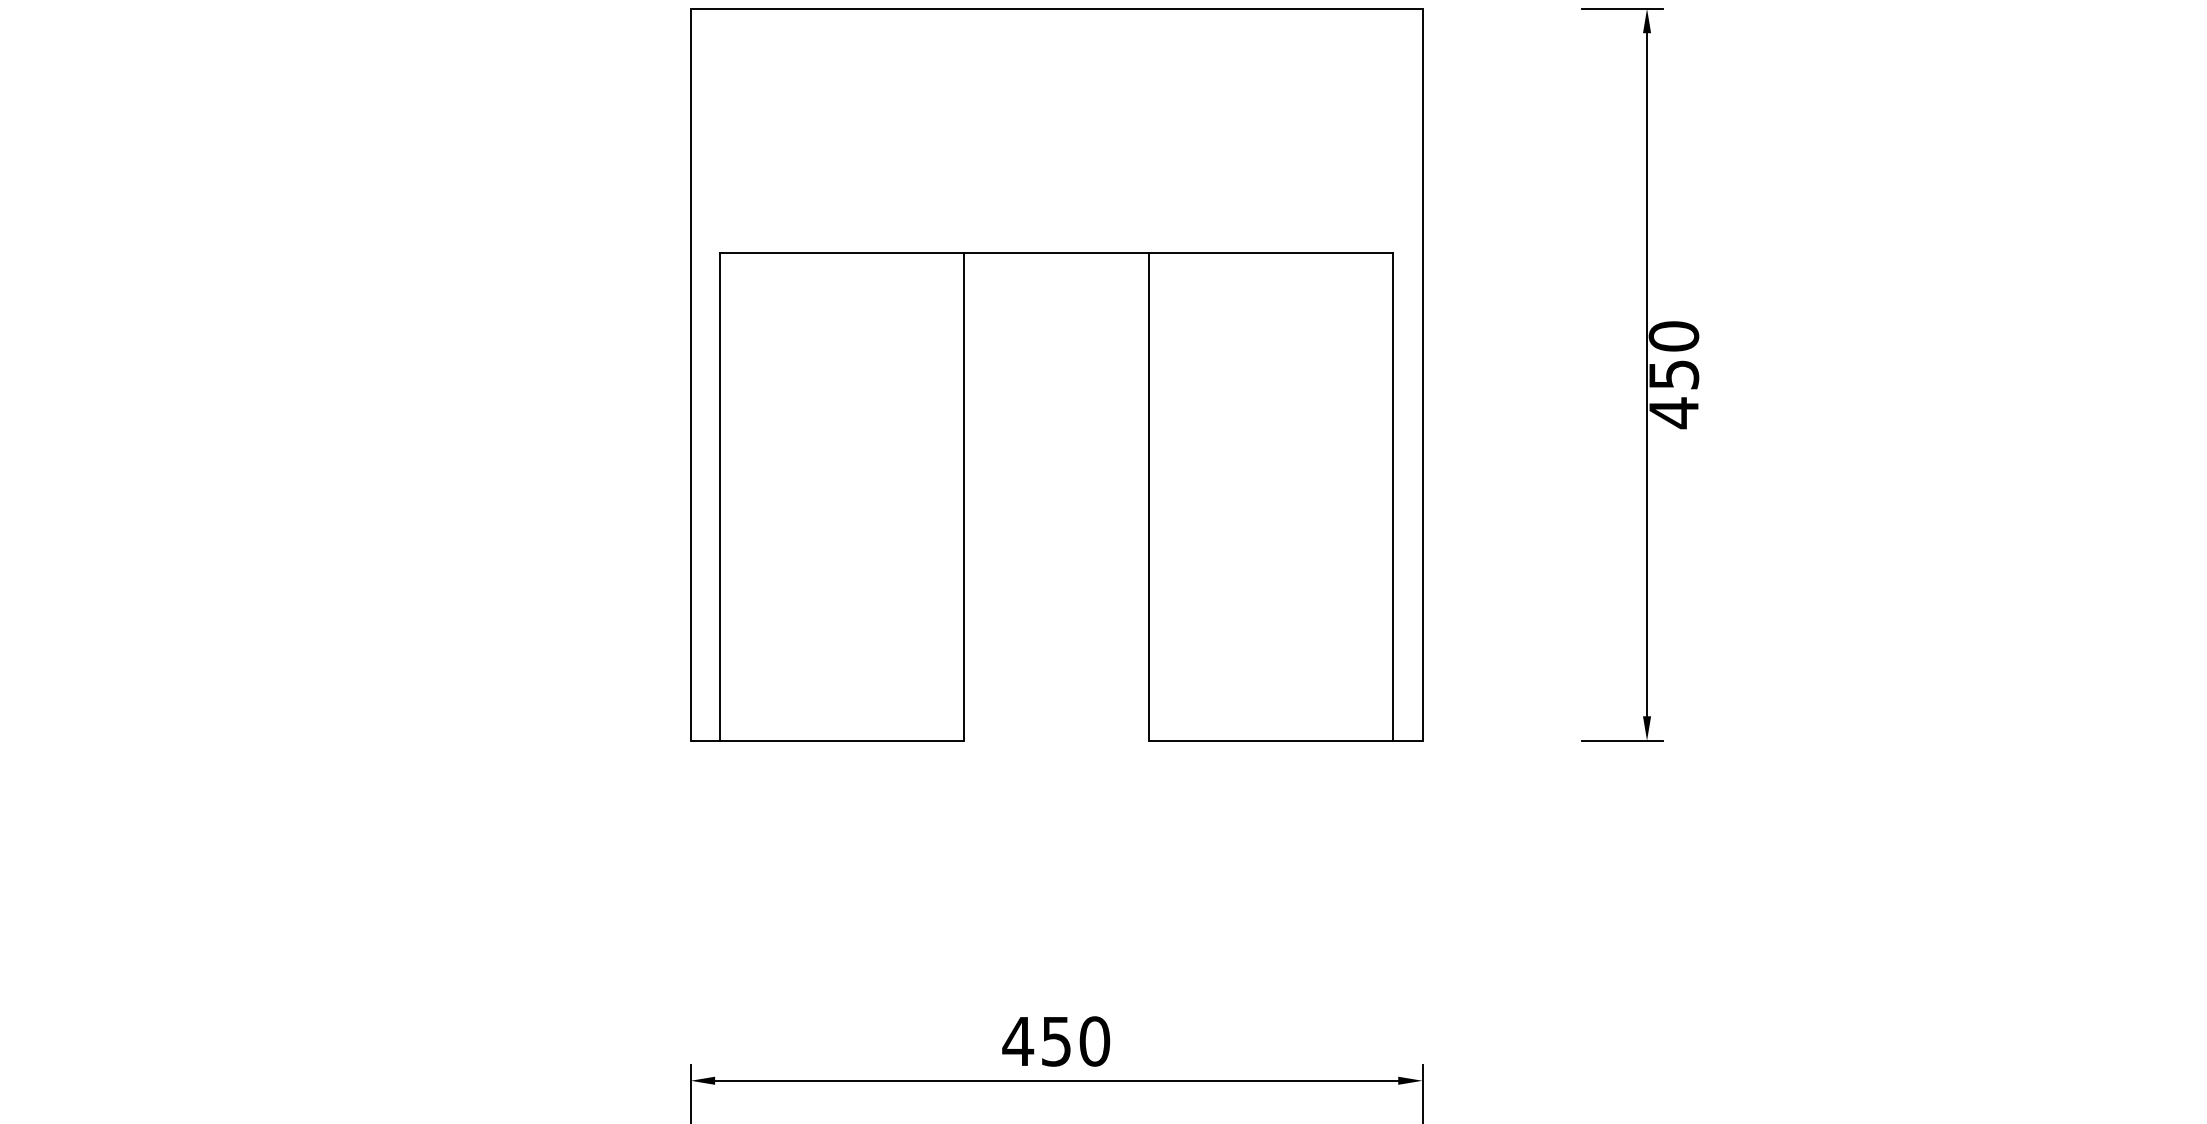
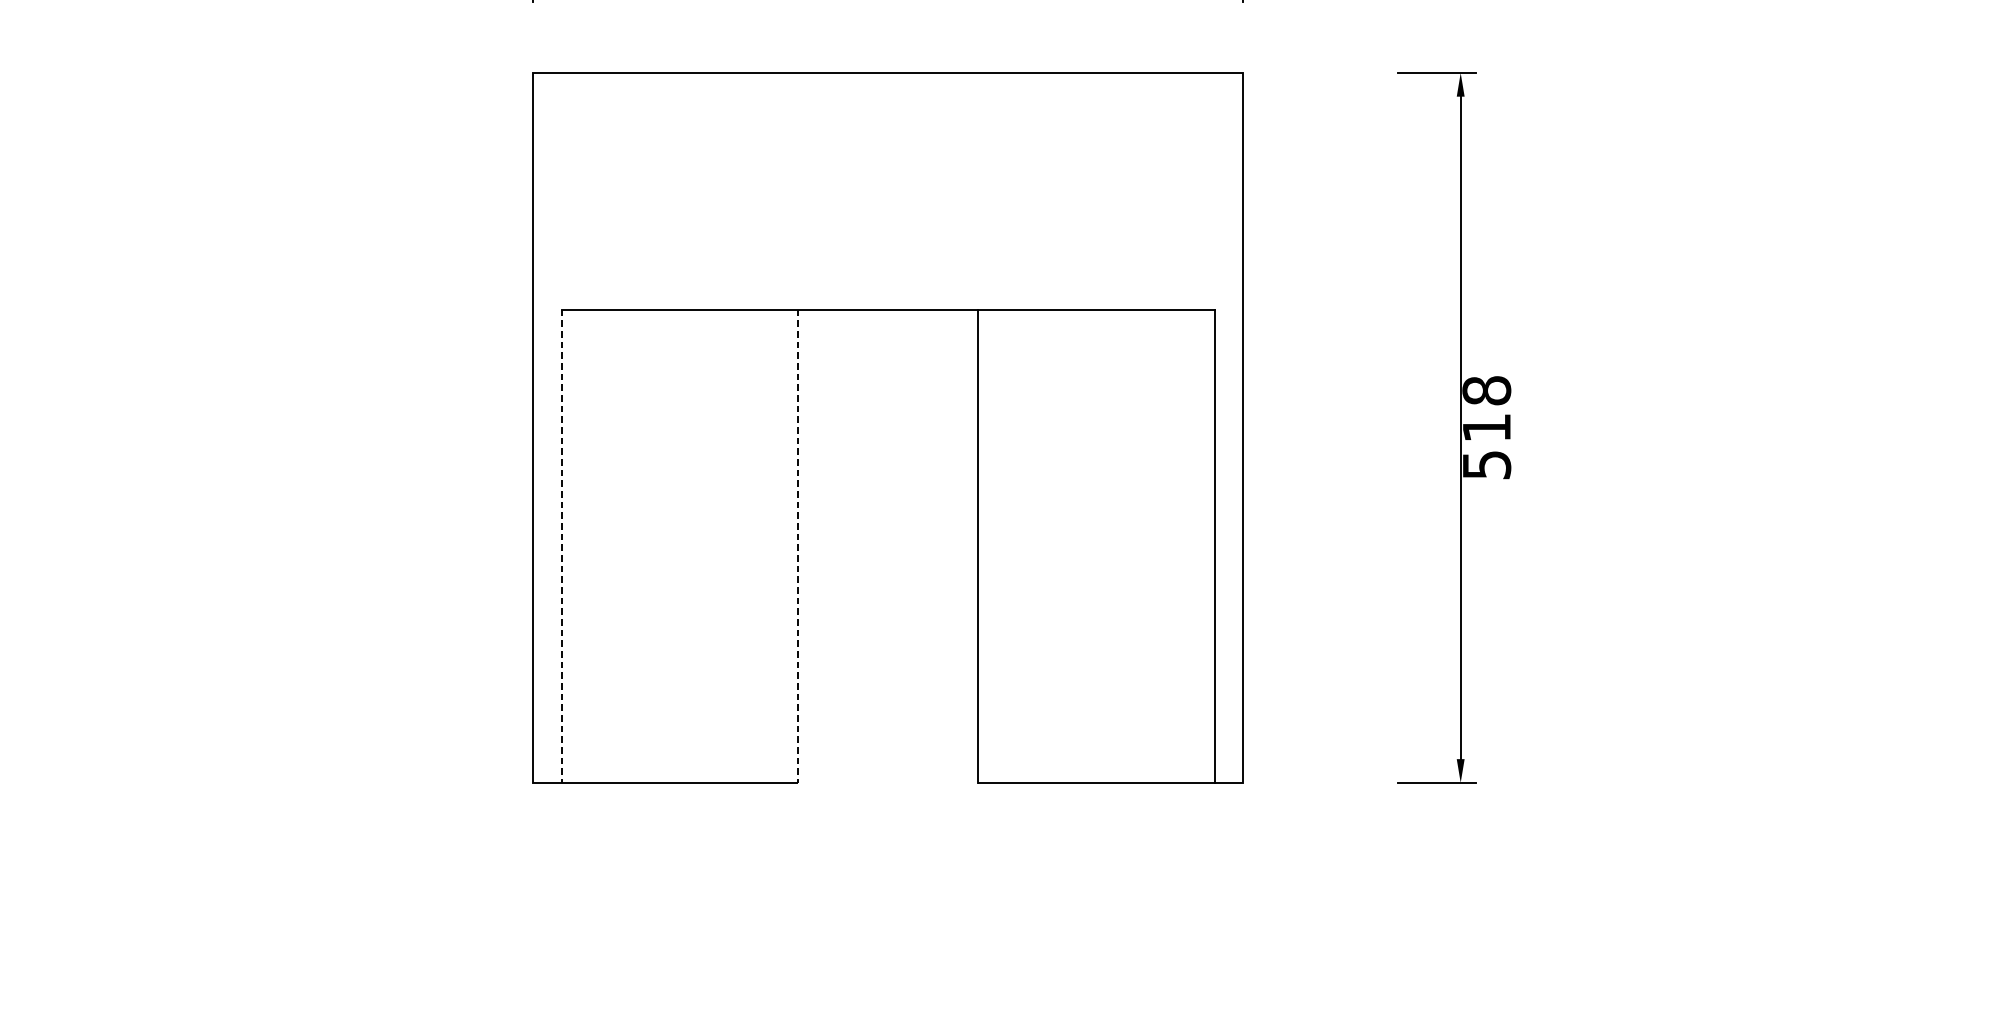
text: (1674, 375) -> (1487, 428), 450 -> 518
line: (719, 496) -> (561, 545), solid -> dashed
line: (963, 496) -> (797, 545), solid -> dashed

